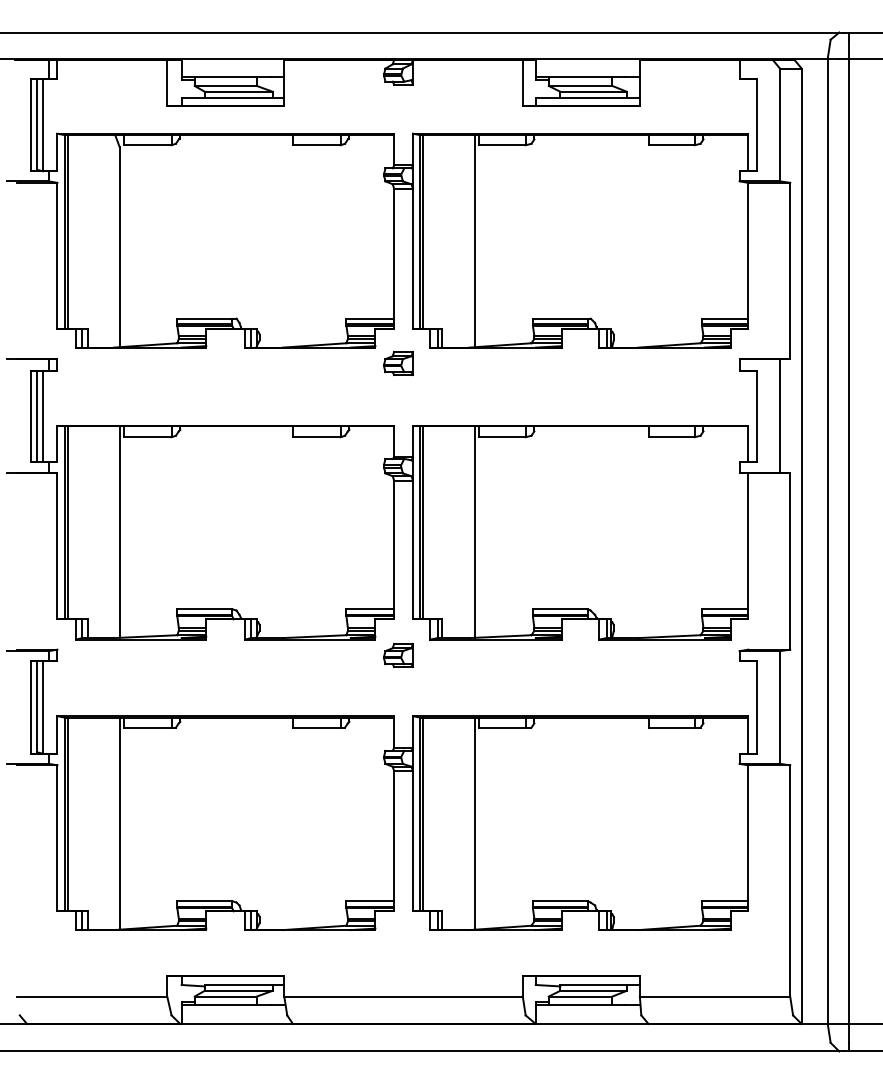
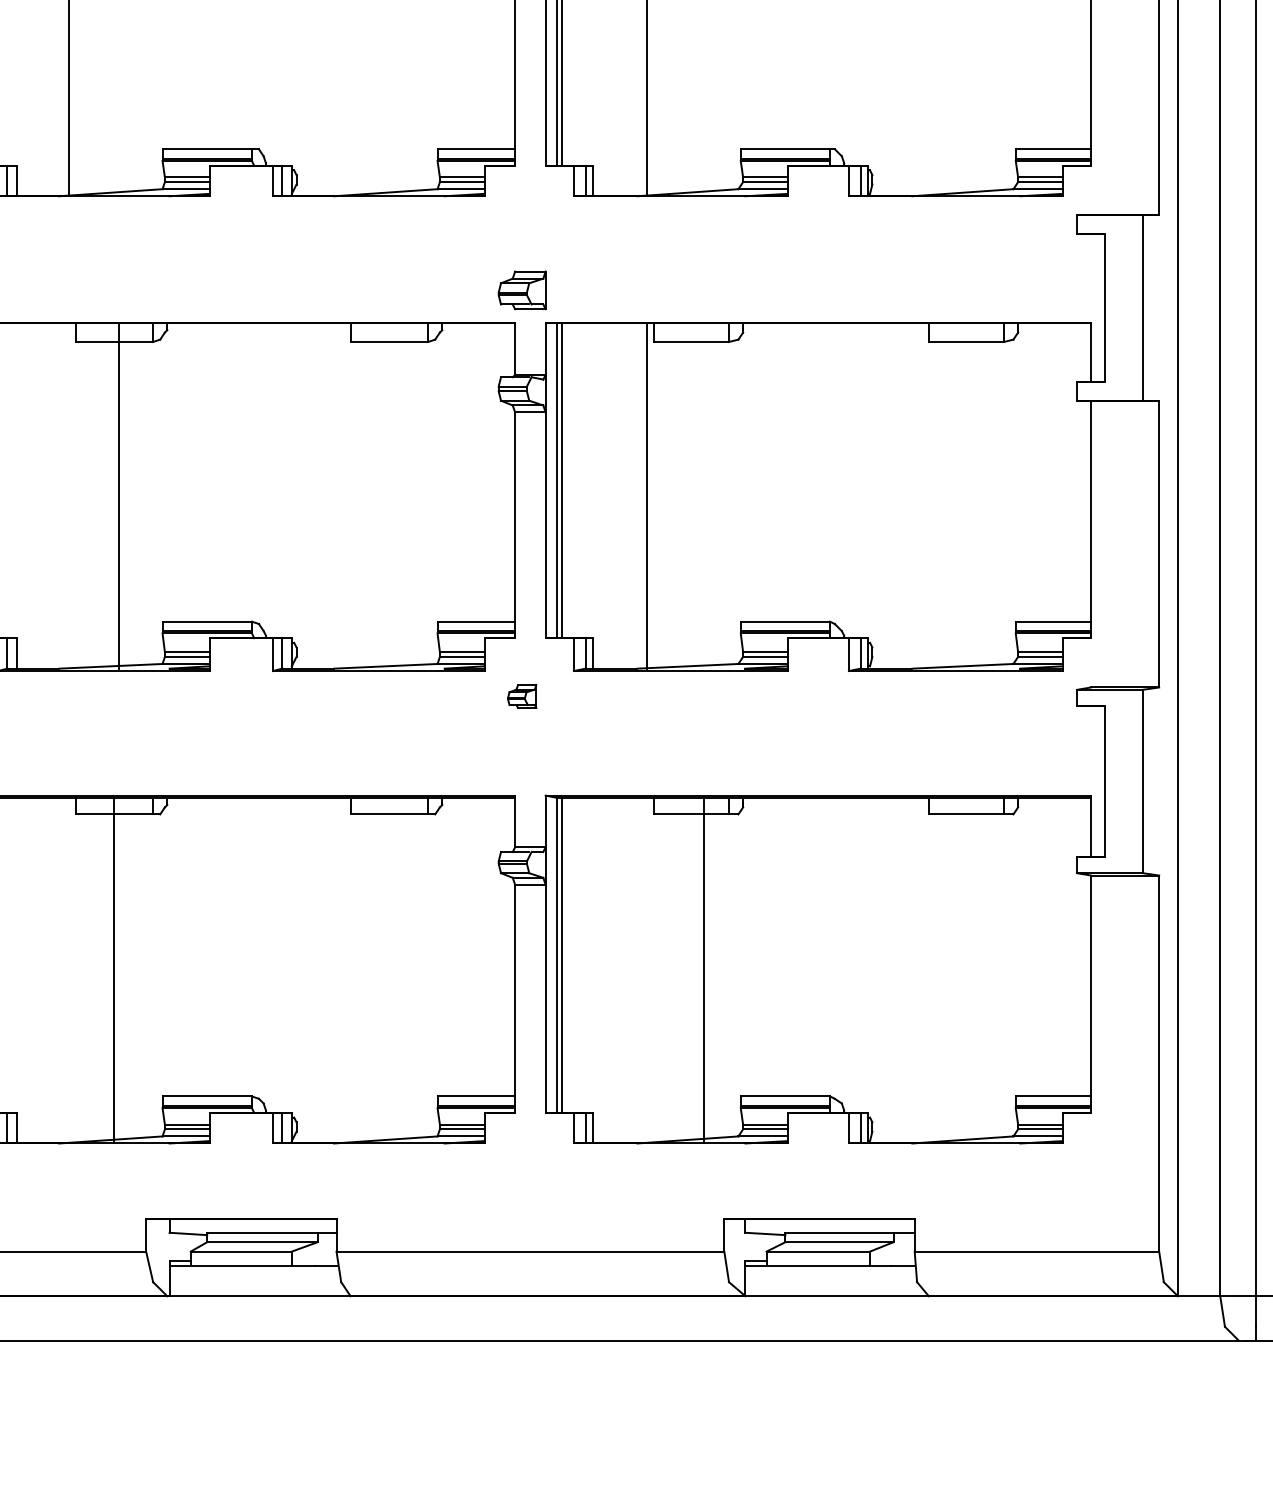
part: (398, 363) -> (522, 290), moved
line: (119, 531) -> (118, 495), moved
part: (398, 654) -> (522, 695), size x0.6
line: (119, 823) -> (114, 970), moved
line: (475, 823) -> (704, 970), moved

